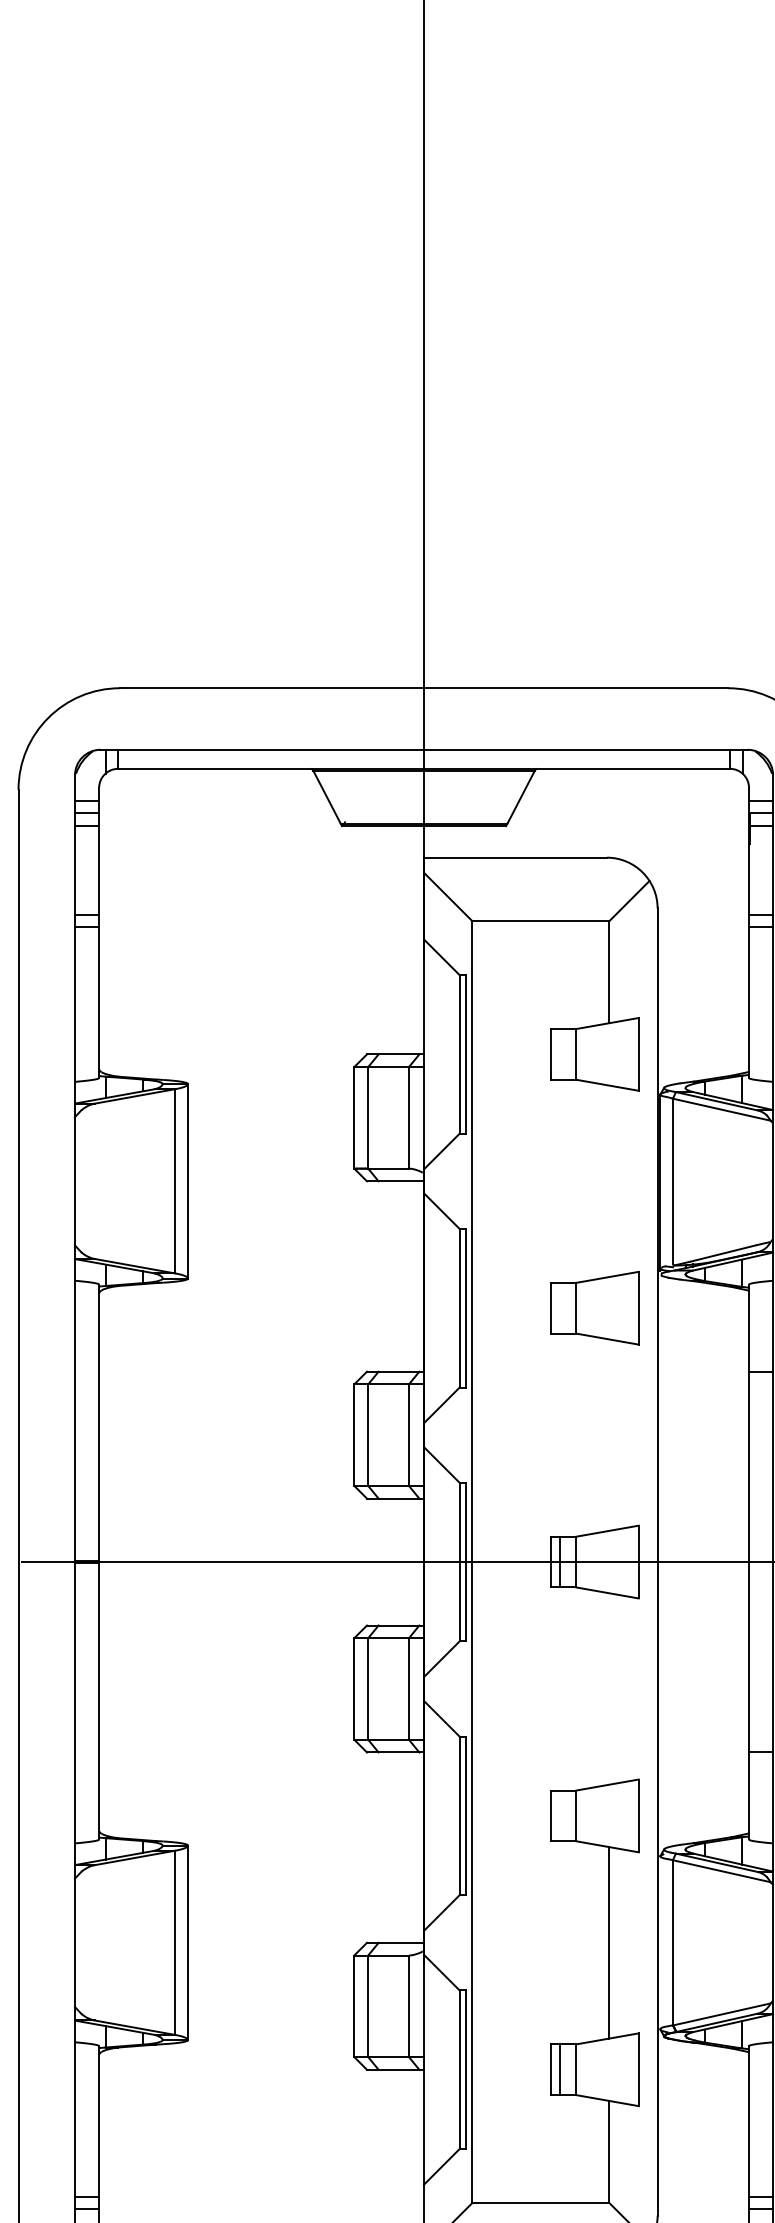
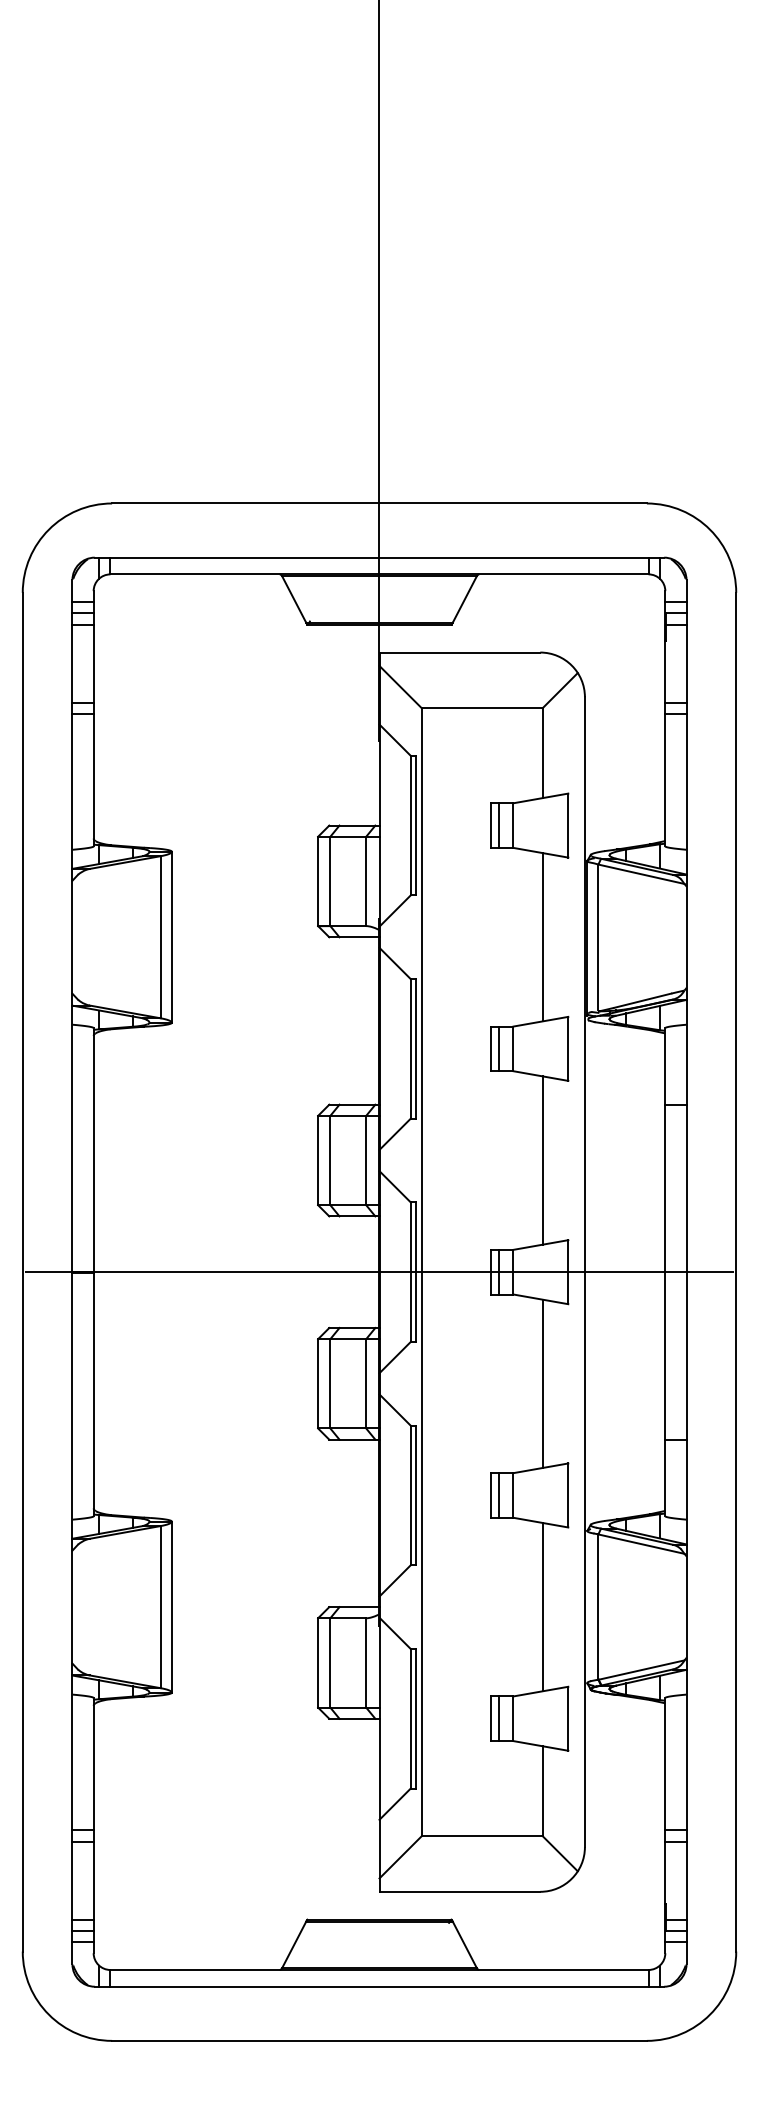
line: (559, 1054) -> (498, 825), added
line: (609, 1181) -> (542, 937), added
line: (559, 1307) -> (498, 1048), added
line: (609, 1435) -> (542, 1160), added
line: (609, 1688) -> (542, 1383), added
line: (559, 1815) -> (498, 1495), added

